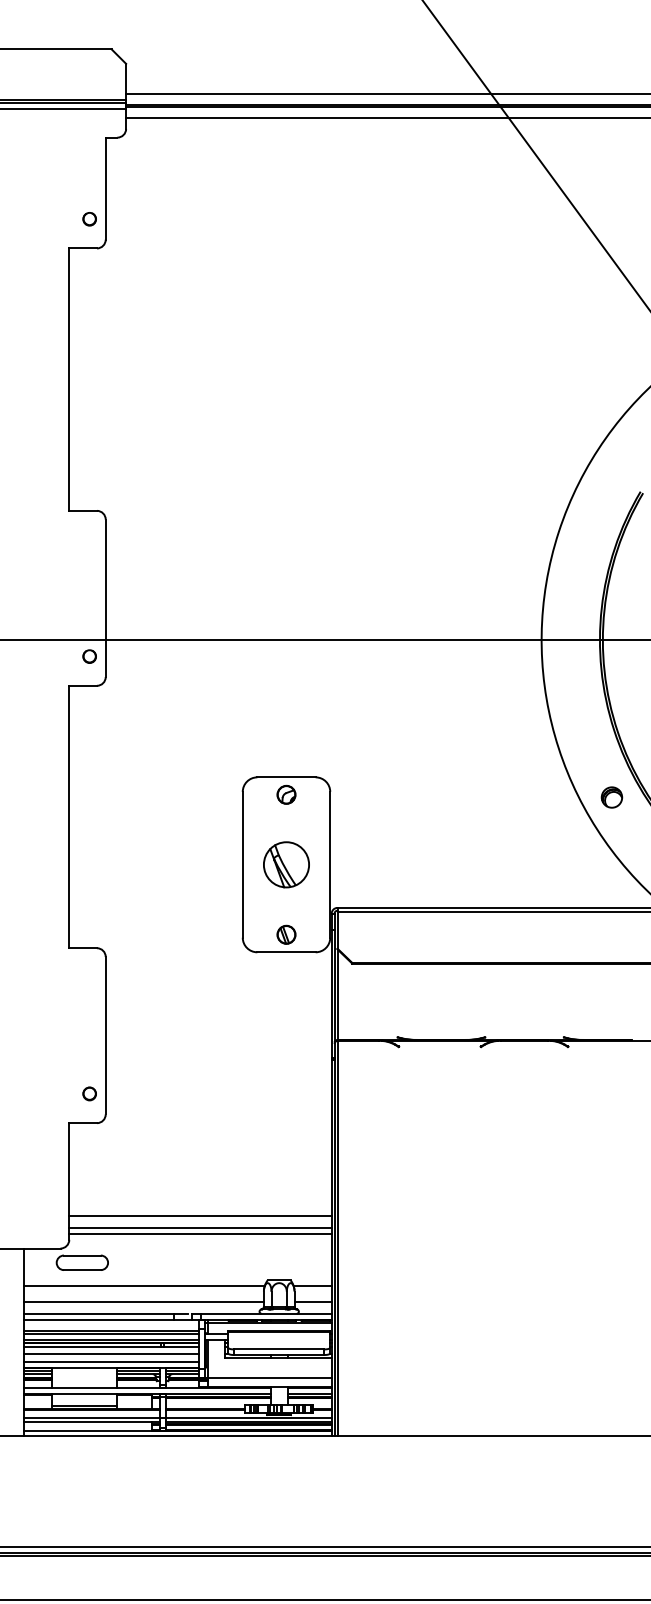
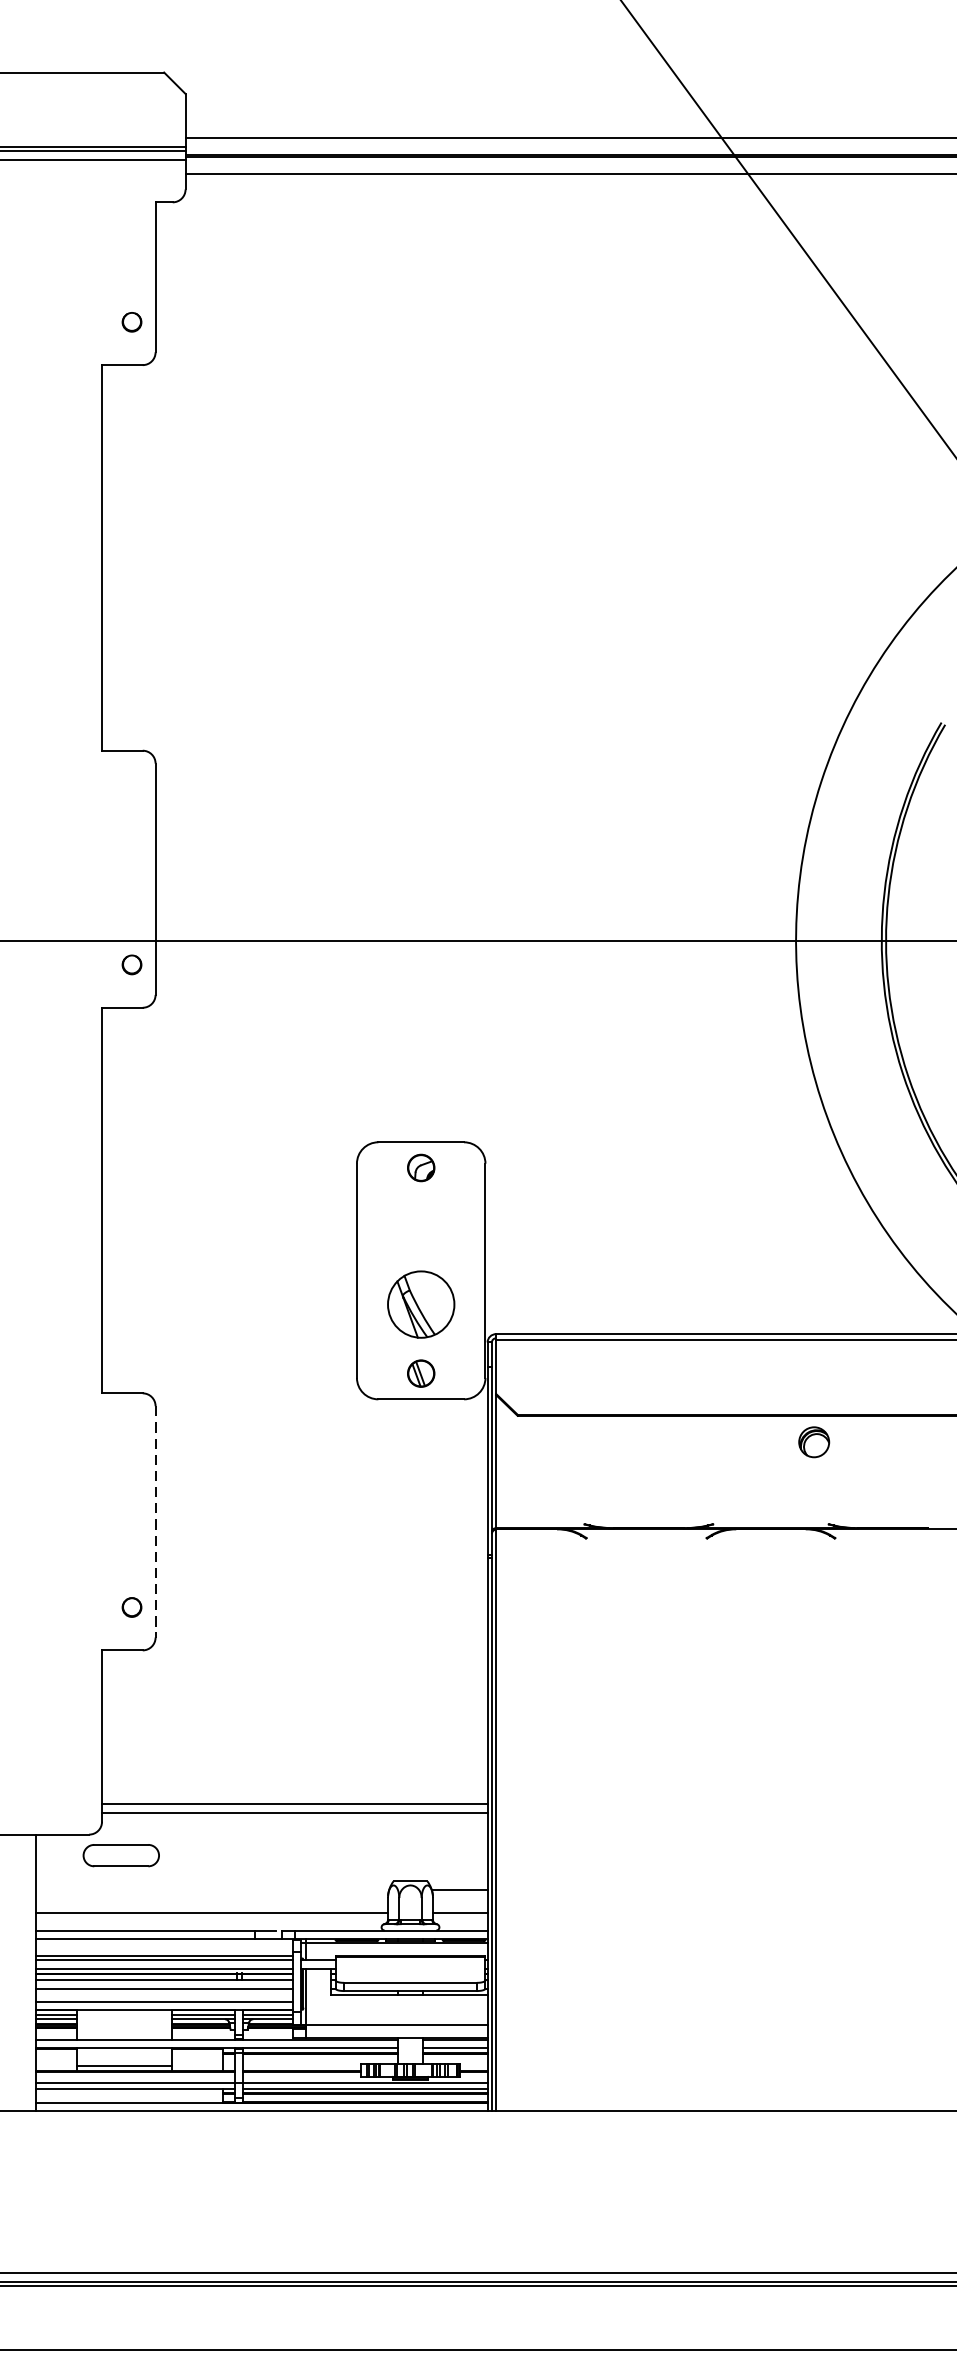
part: (611, 797) -> (813, 1442), moved
part: (286, 864) -> (421, 1304), moved
line: (105, 1035) -> (155, 1521), solid -> dashed
line: (200, 1216) -> (294, 1787), removed
line: (144, 1286) -> (212, 1890), removed

